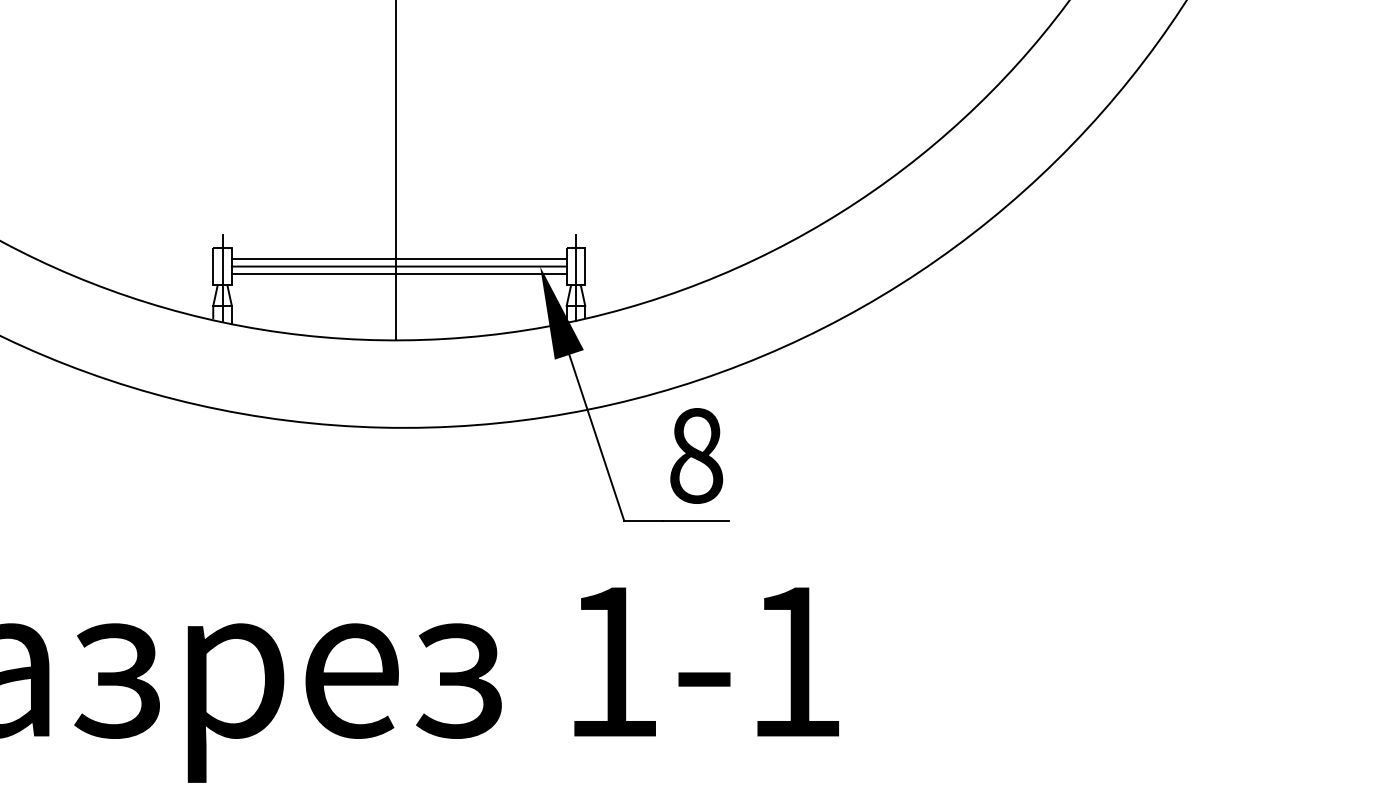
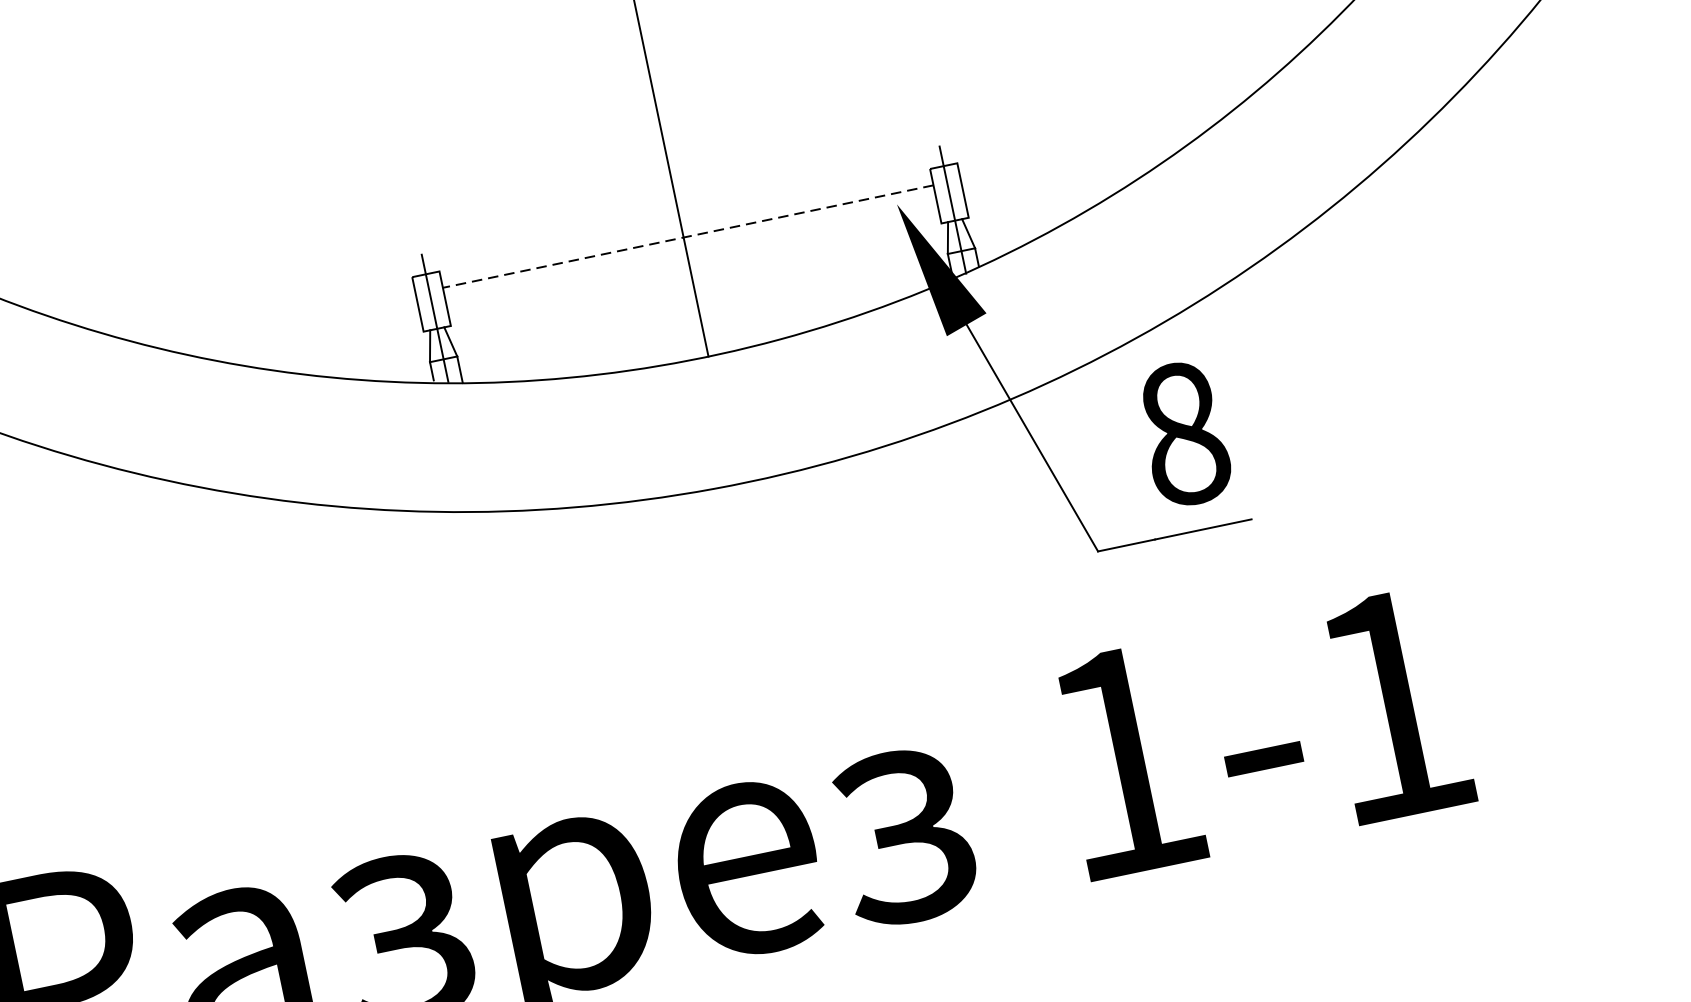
line: (398, 259) -> (687, 237), solid -> dashed
line: (398, 266) -> (689, 247), removed
line: (398, 273) -> (691, 257), removed

